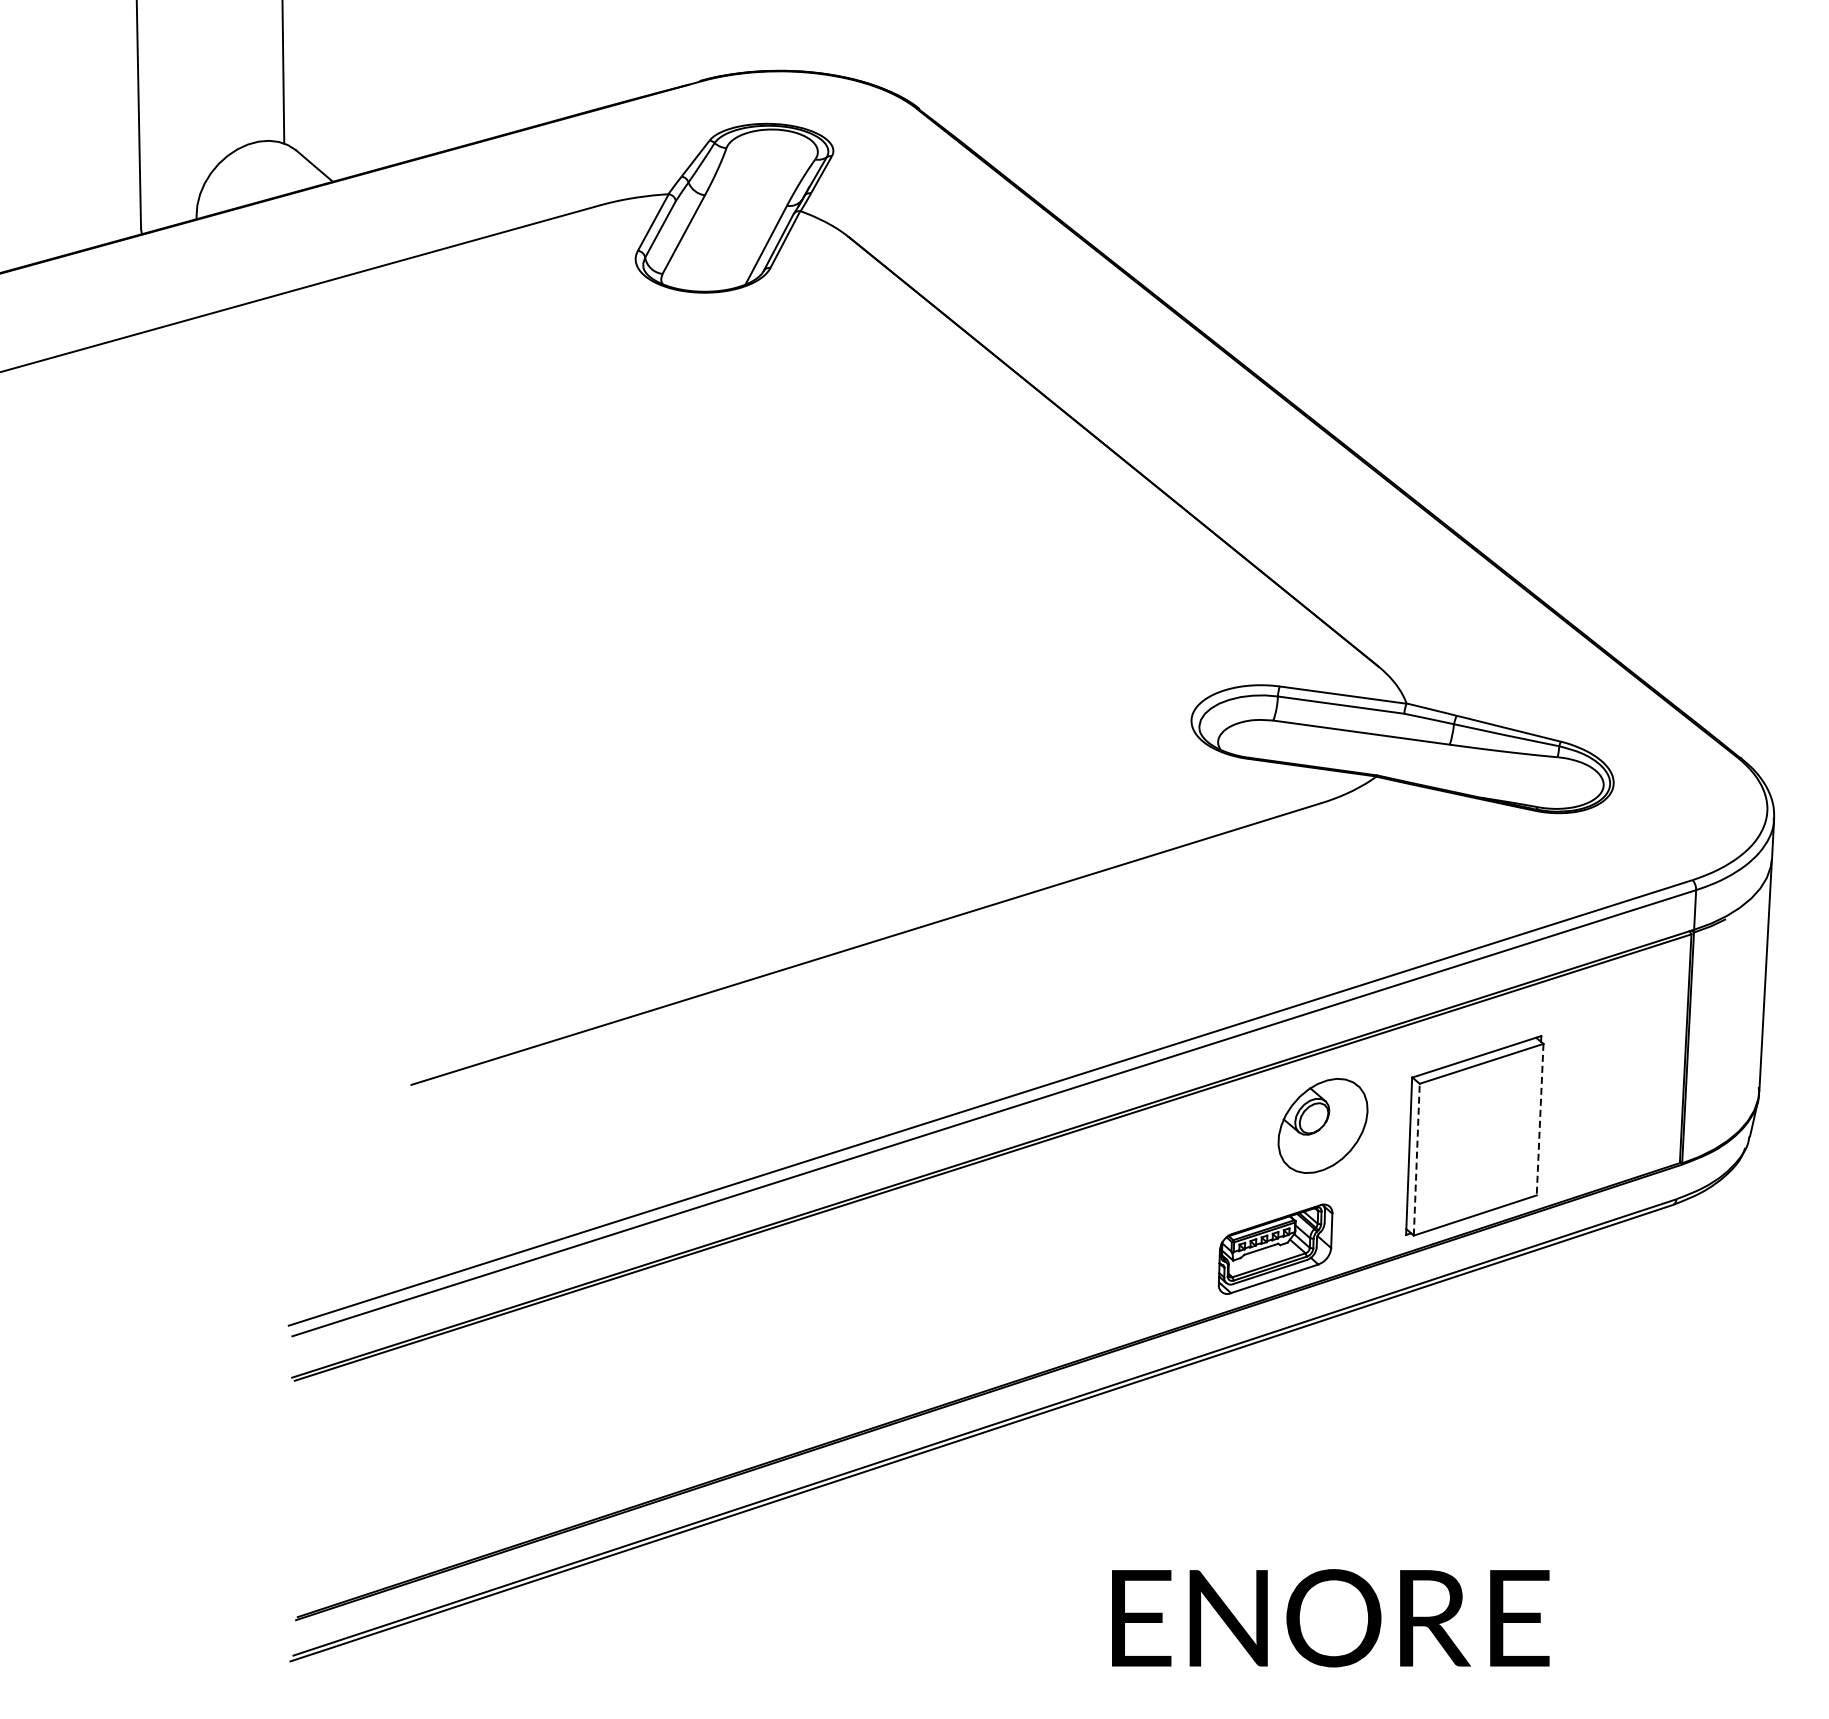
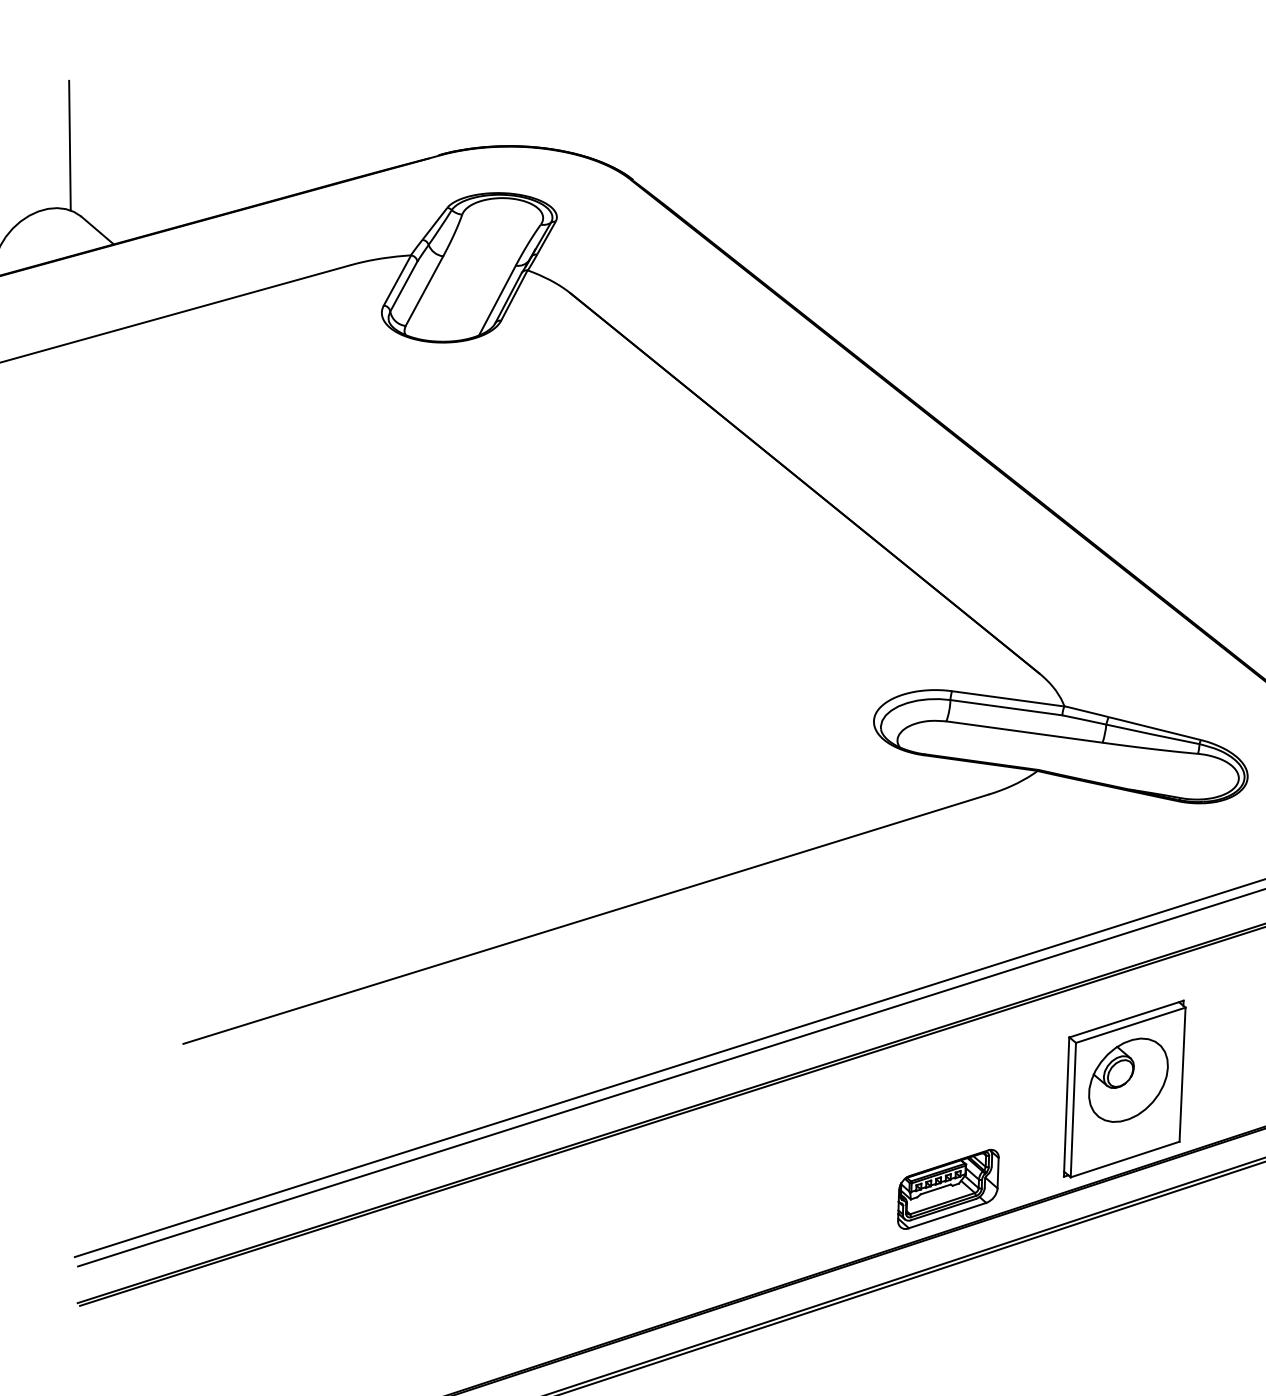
line: (1540, 1119) -> (1182, 1074), dashed -> solid
part: (1322, 1125) -> (1128, 1079), moved
line: (1416, 1159) -> (1073, 1109), dashed -> solid

